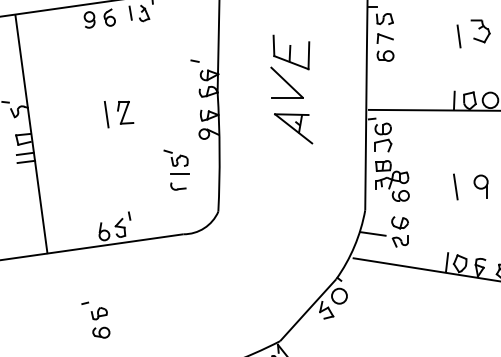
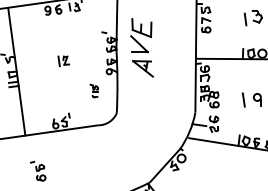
part: (292, 88) -> (142, 47), moved
part: (118, 114) -> (63, 61), size x0.7
part: (176, 169) -> (94, 90), size x0.6
part: (96, 318) -> (38, 170), moved

